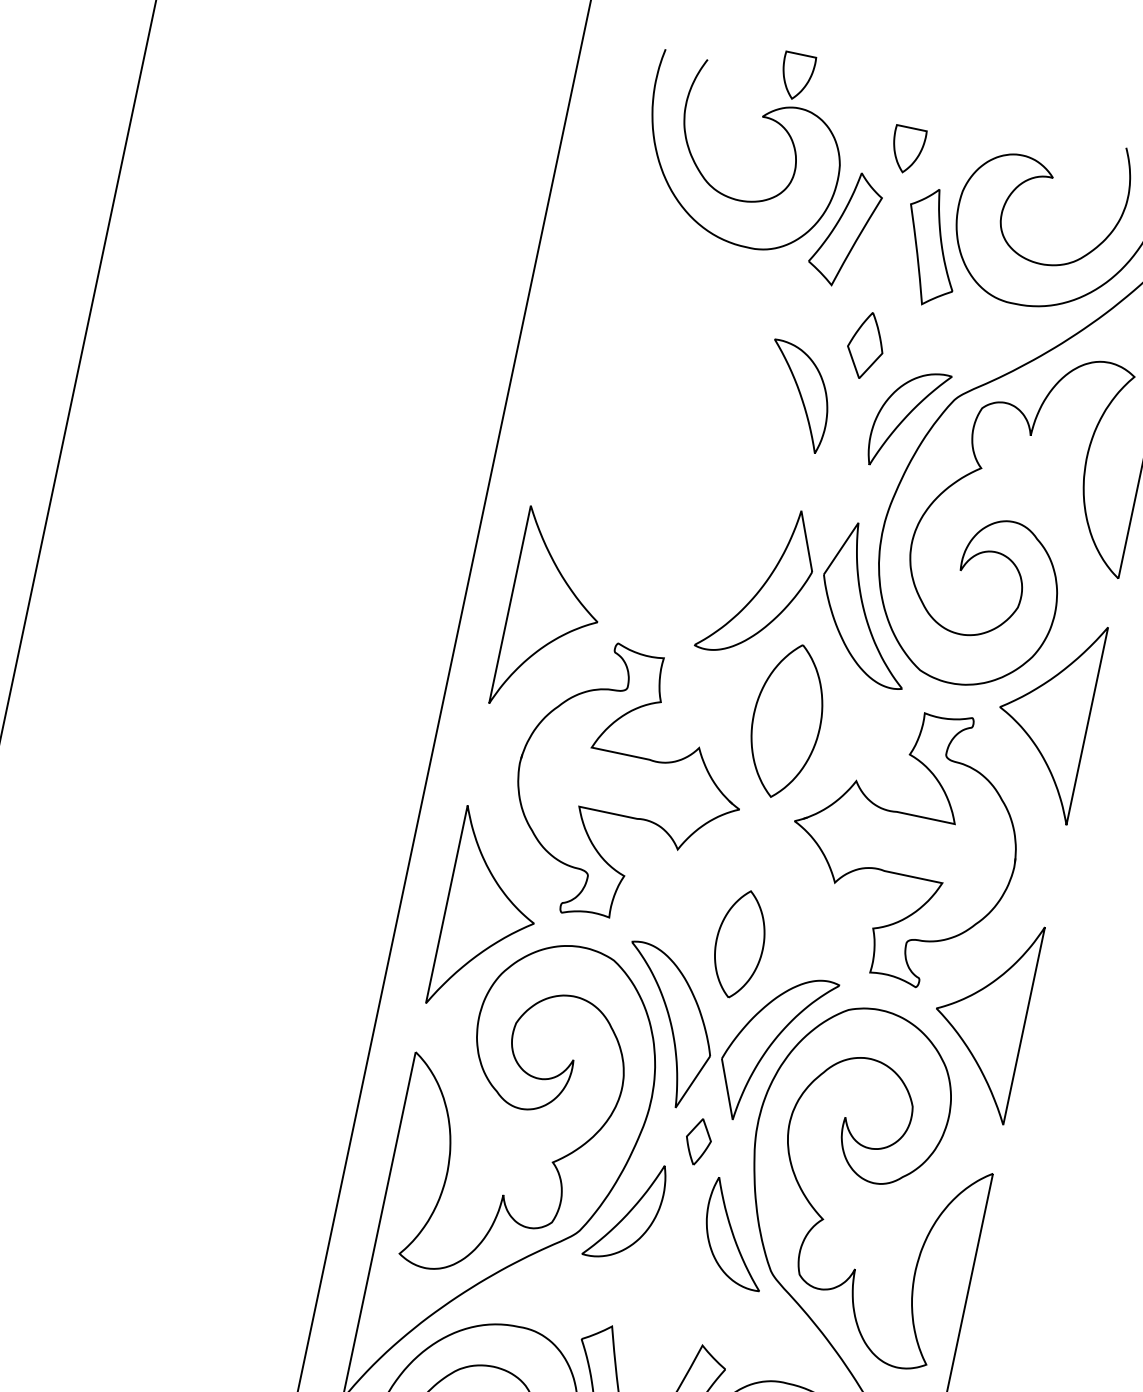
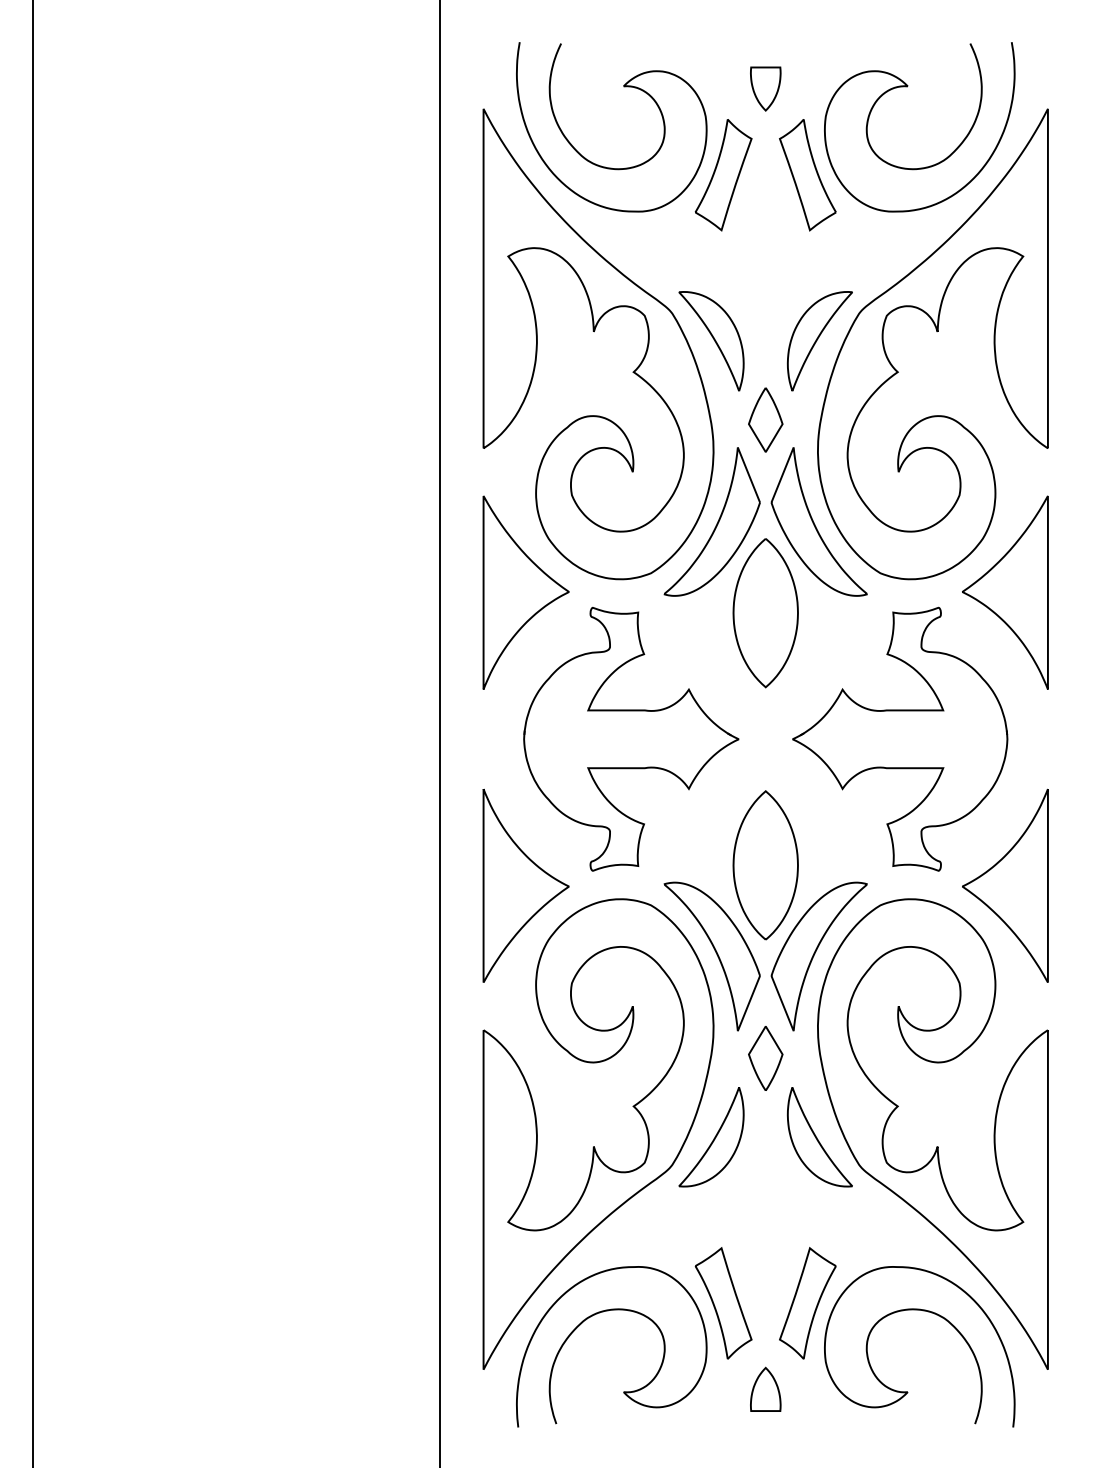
part: (796, 76) -> (647, 41), removed
part: (865, 344) -> (765, 419), moved
part: (679, 362) -> (594, 332), added
part: (786, 721) -> (765, 613), moved
part: (739, 944) -> (765, 865), size x1.43
part: (697, 1141) -> (765, 1058), size x1.43

